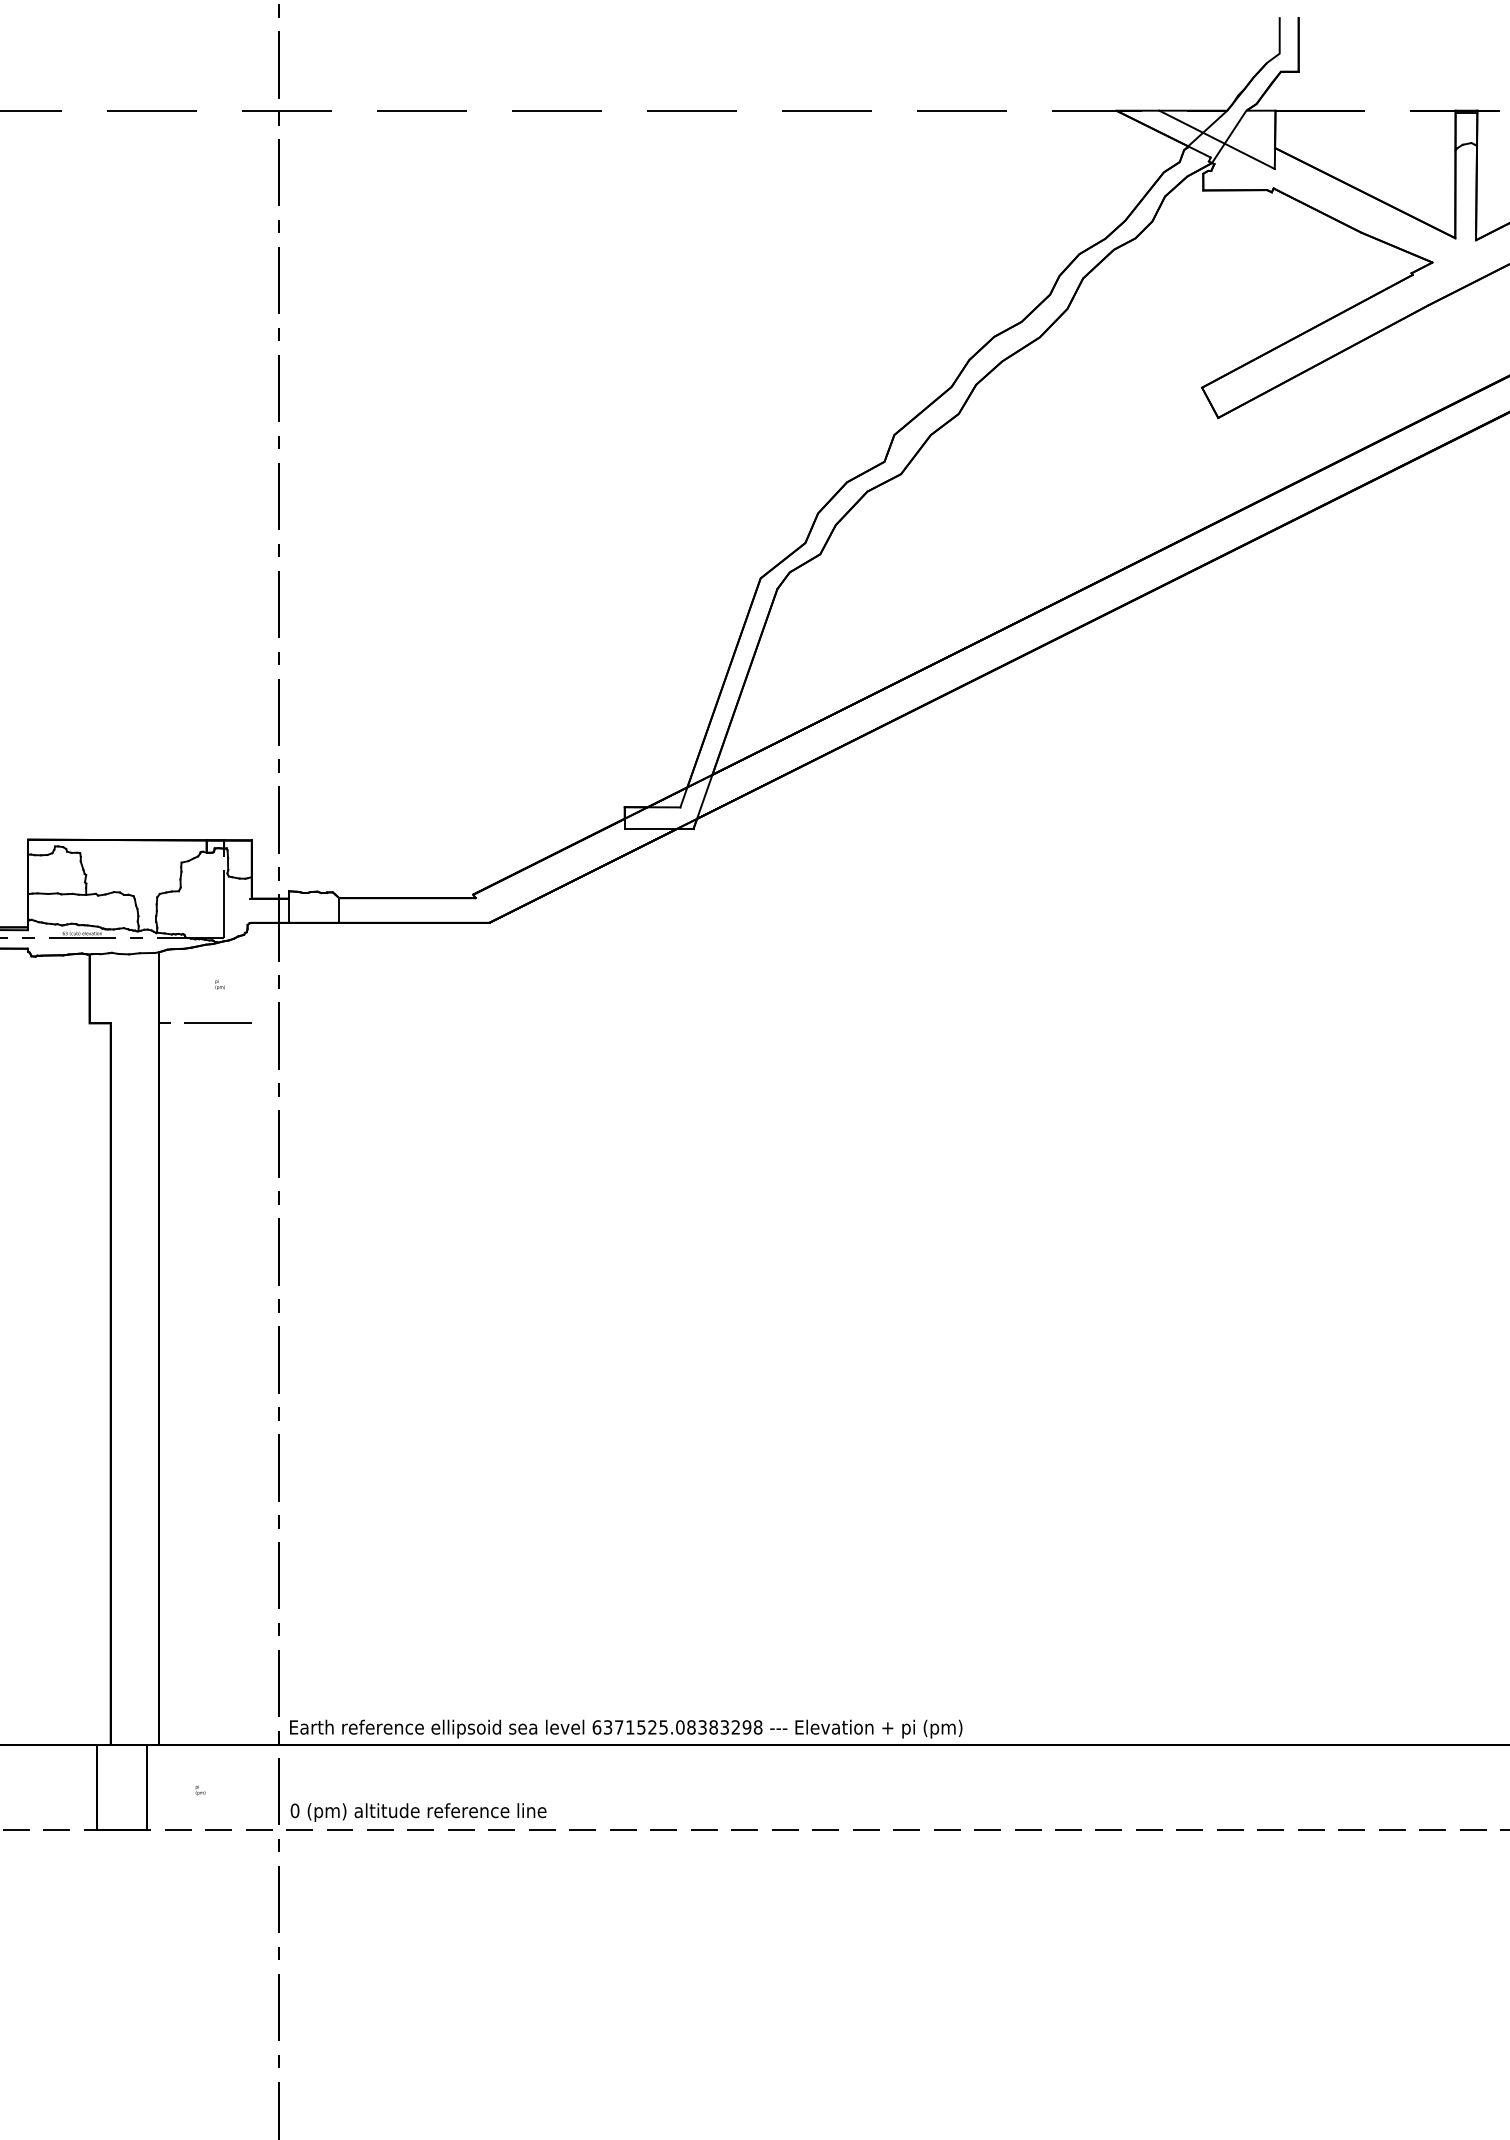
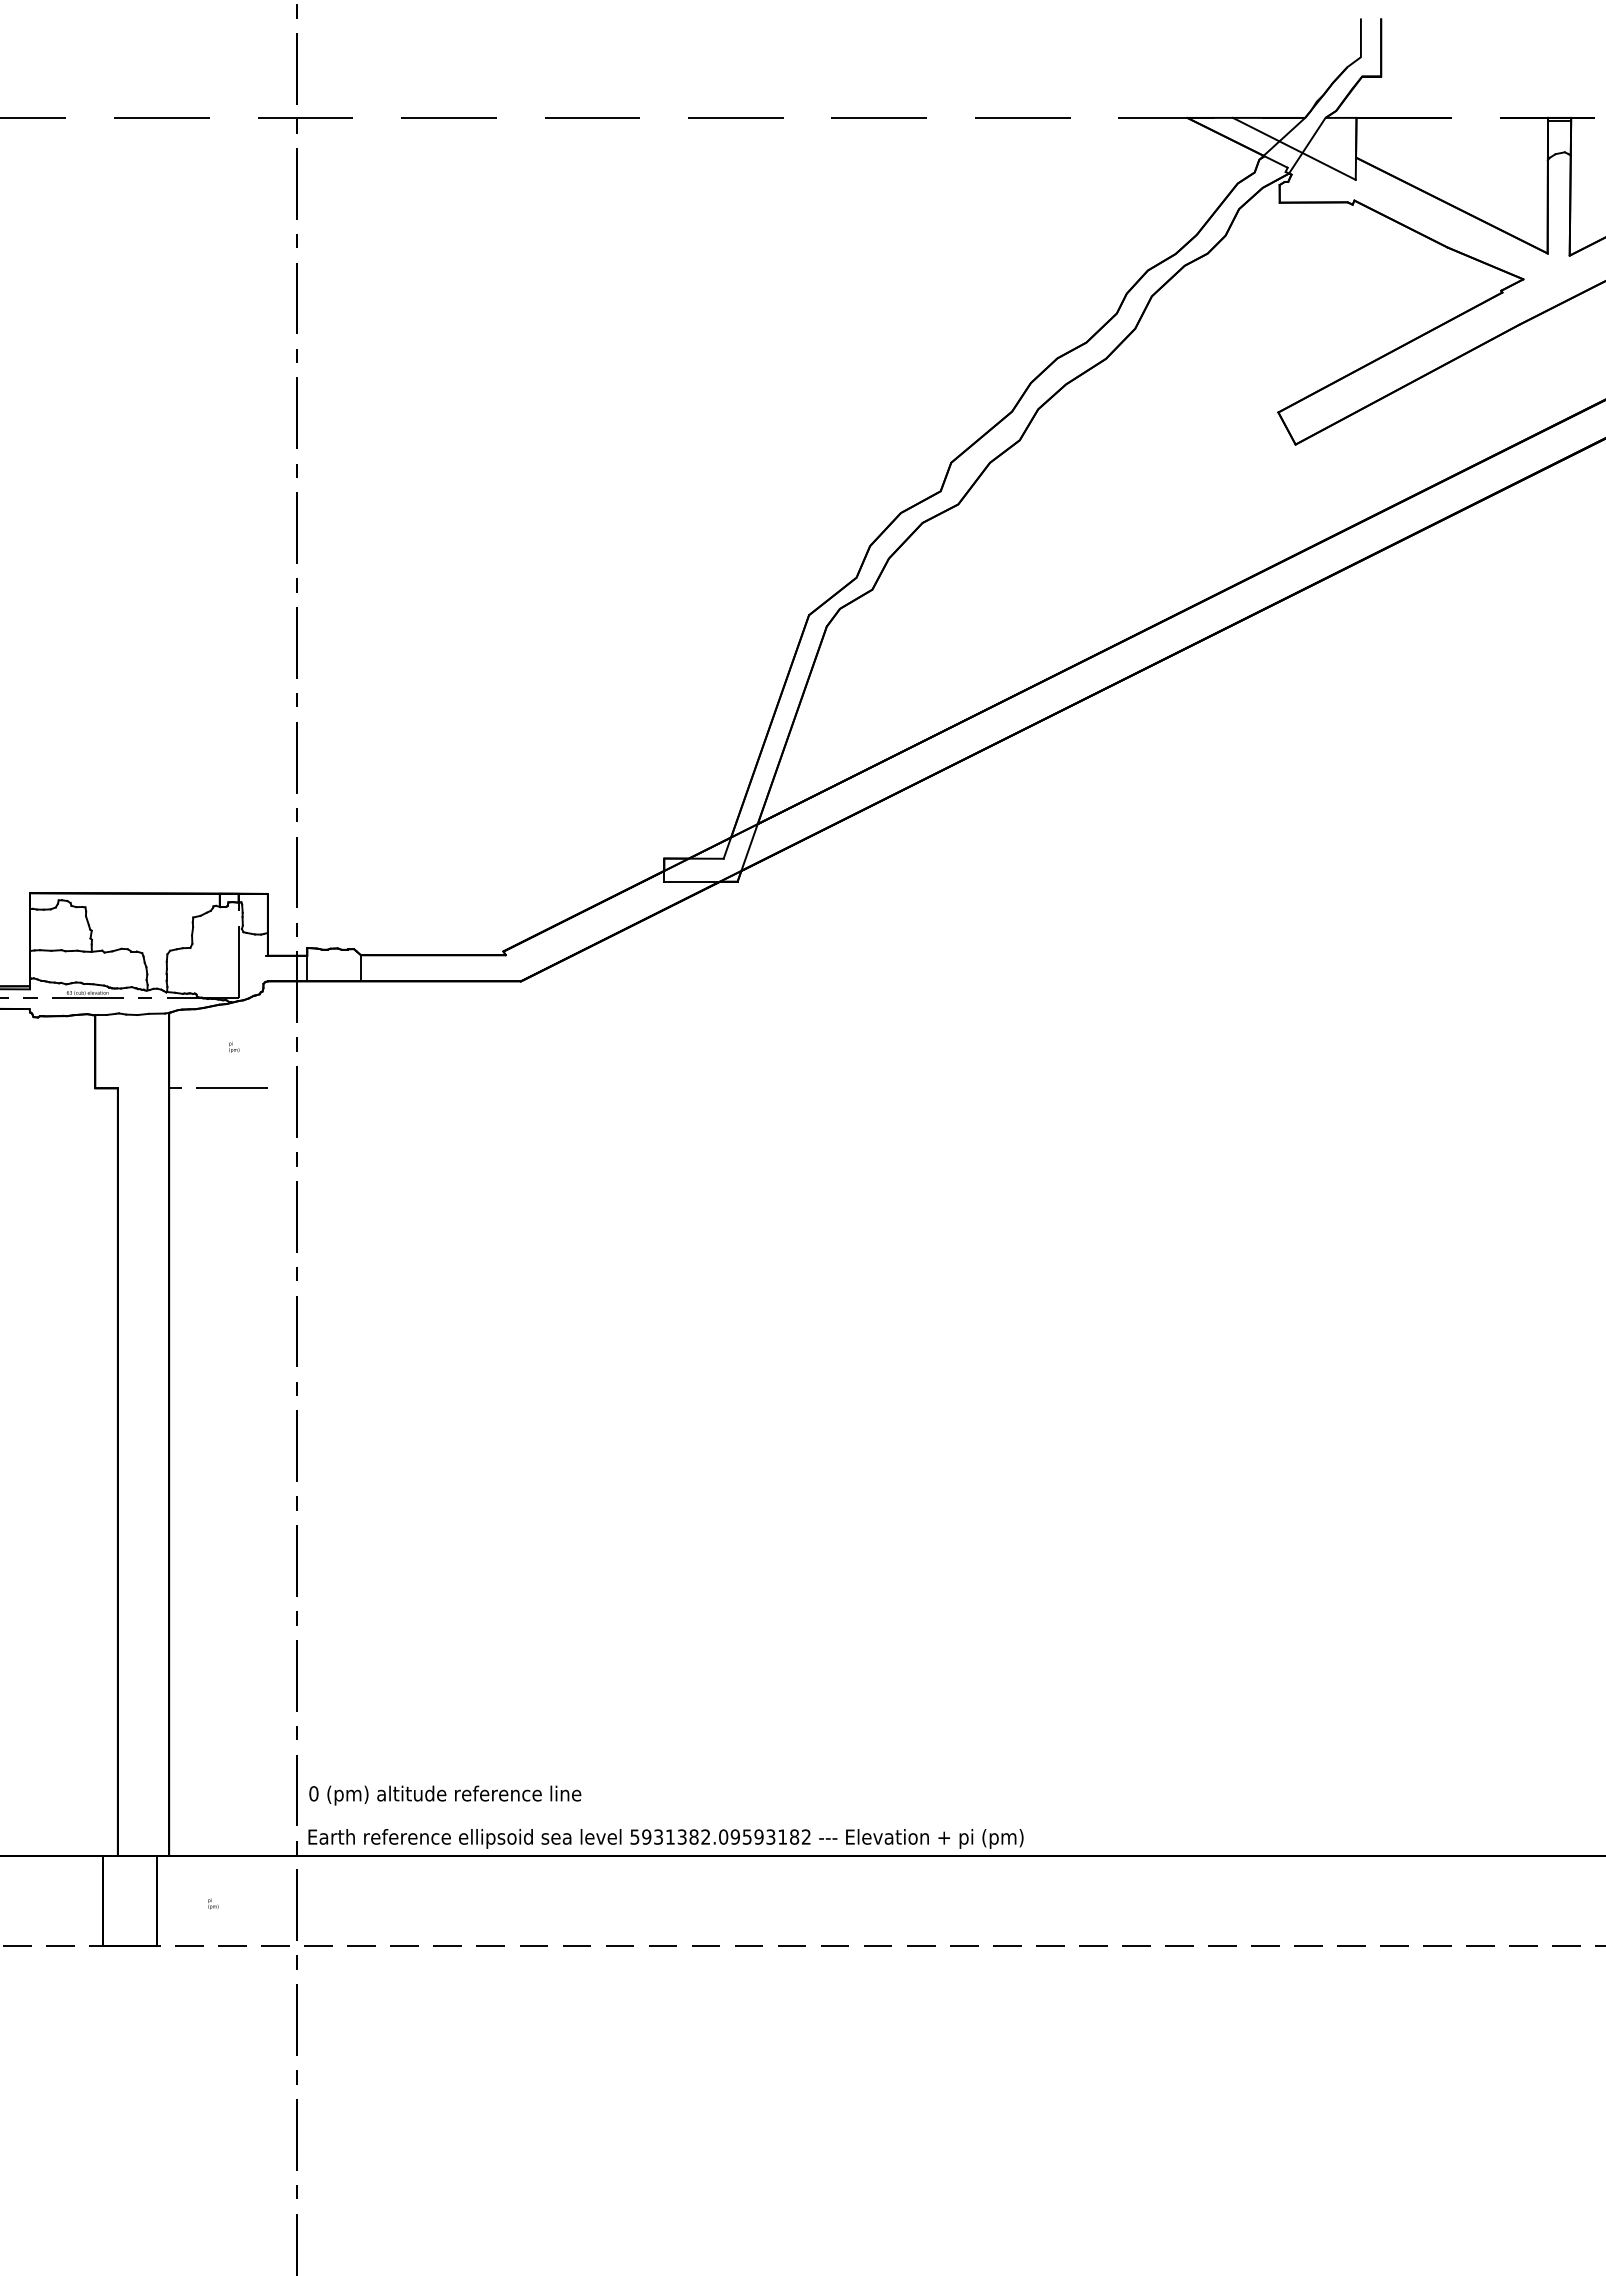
text: (677, 1726) -> (720, 1836), 6371525.08383298 -> 5931382.09593182
text: (418, 1812) -> (445, 1795), moved

